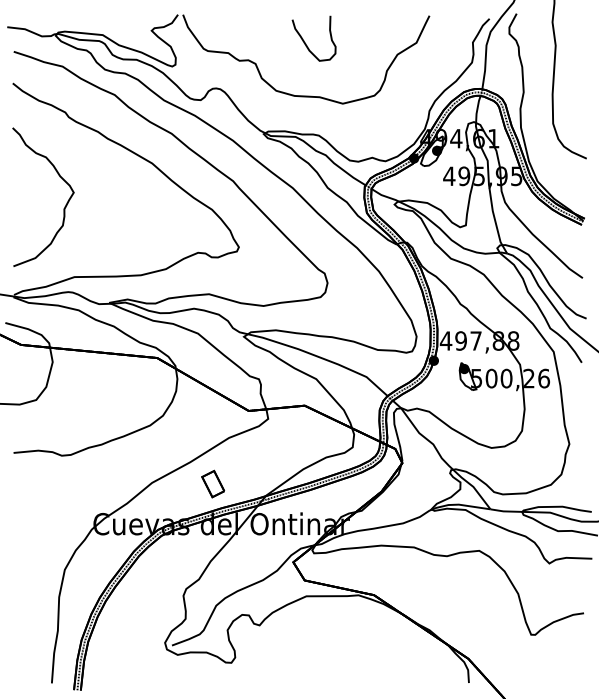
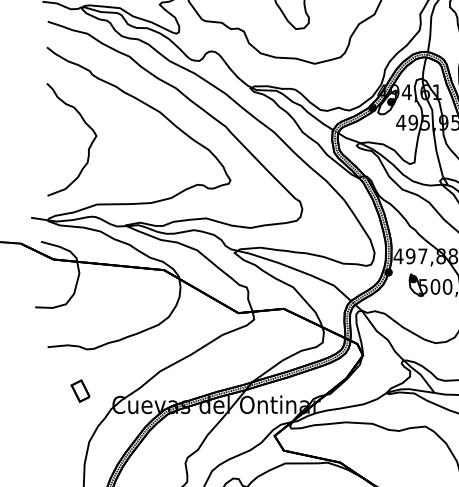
part: (213, 483) -> (80, 390), moved

